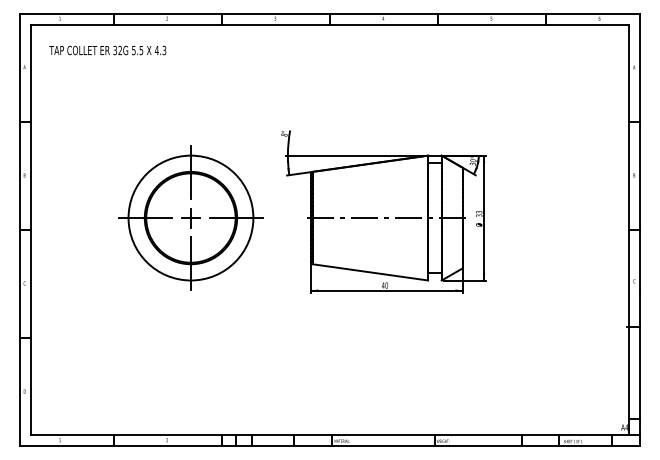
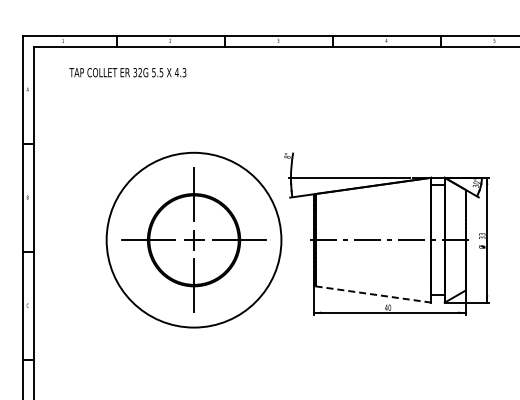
text: (107, 50) -> (127, 72), moved
circle: (190, 217) -> (193, 239), size x1.4
line: (370, 272) -> (373, 294), solid -> dashed

